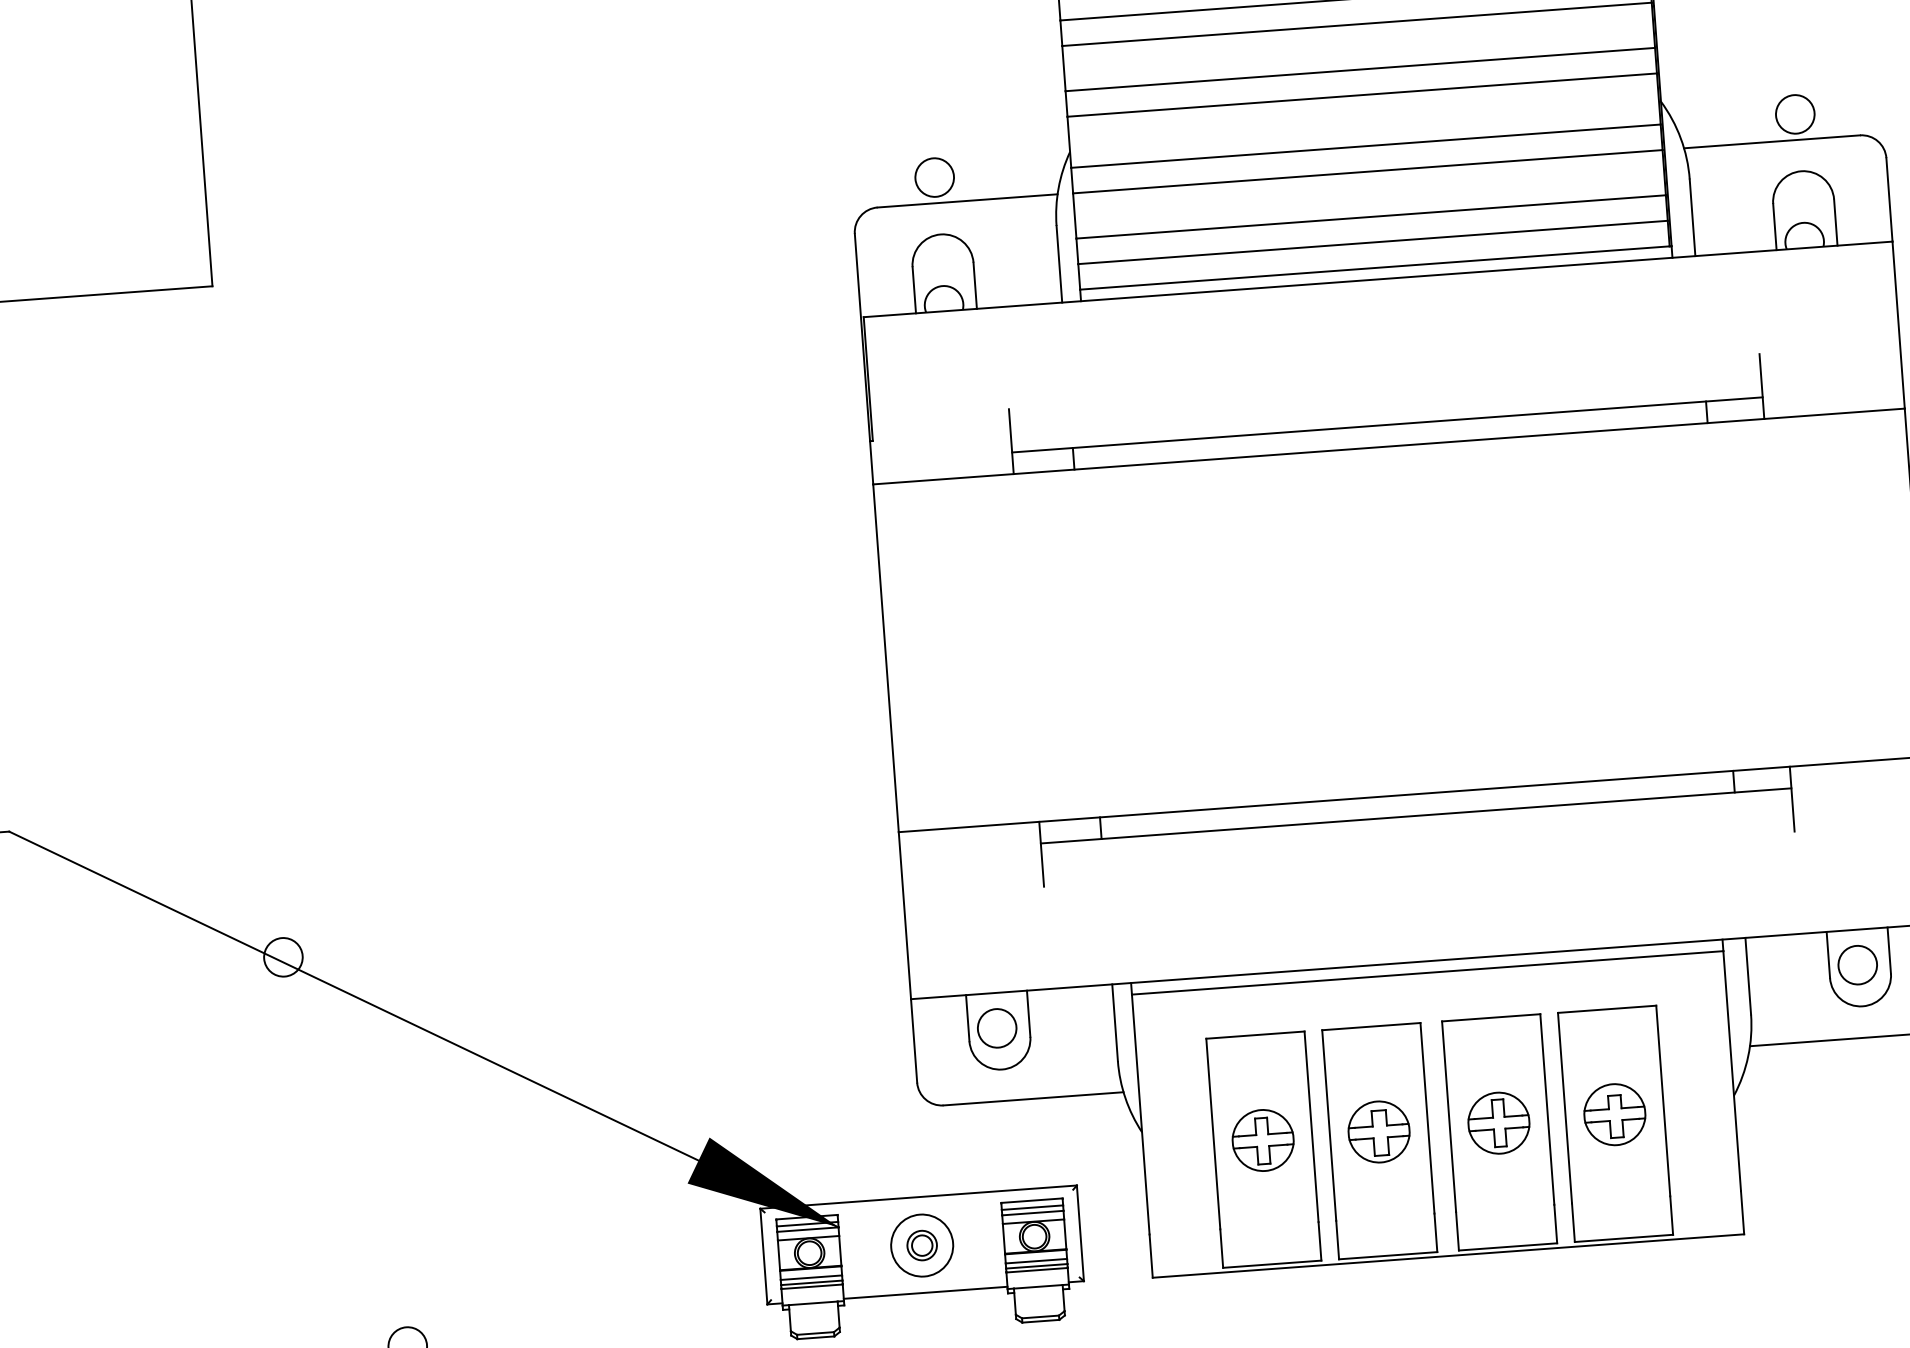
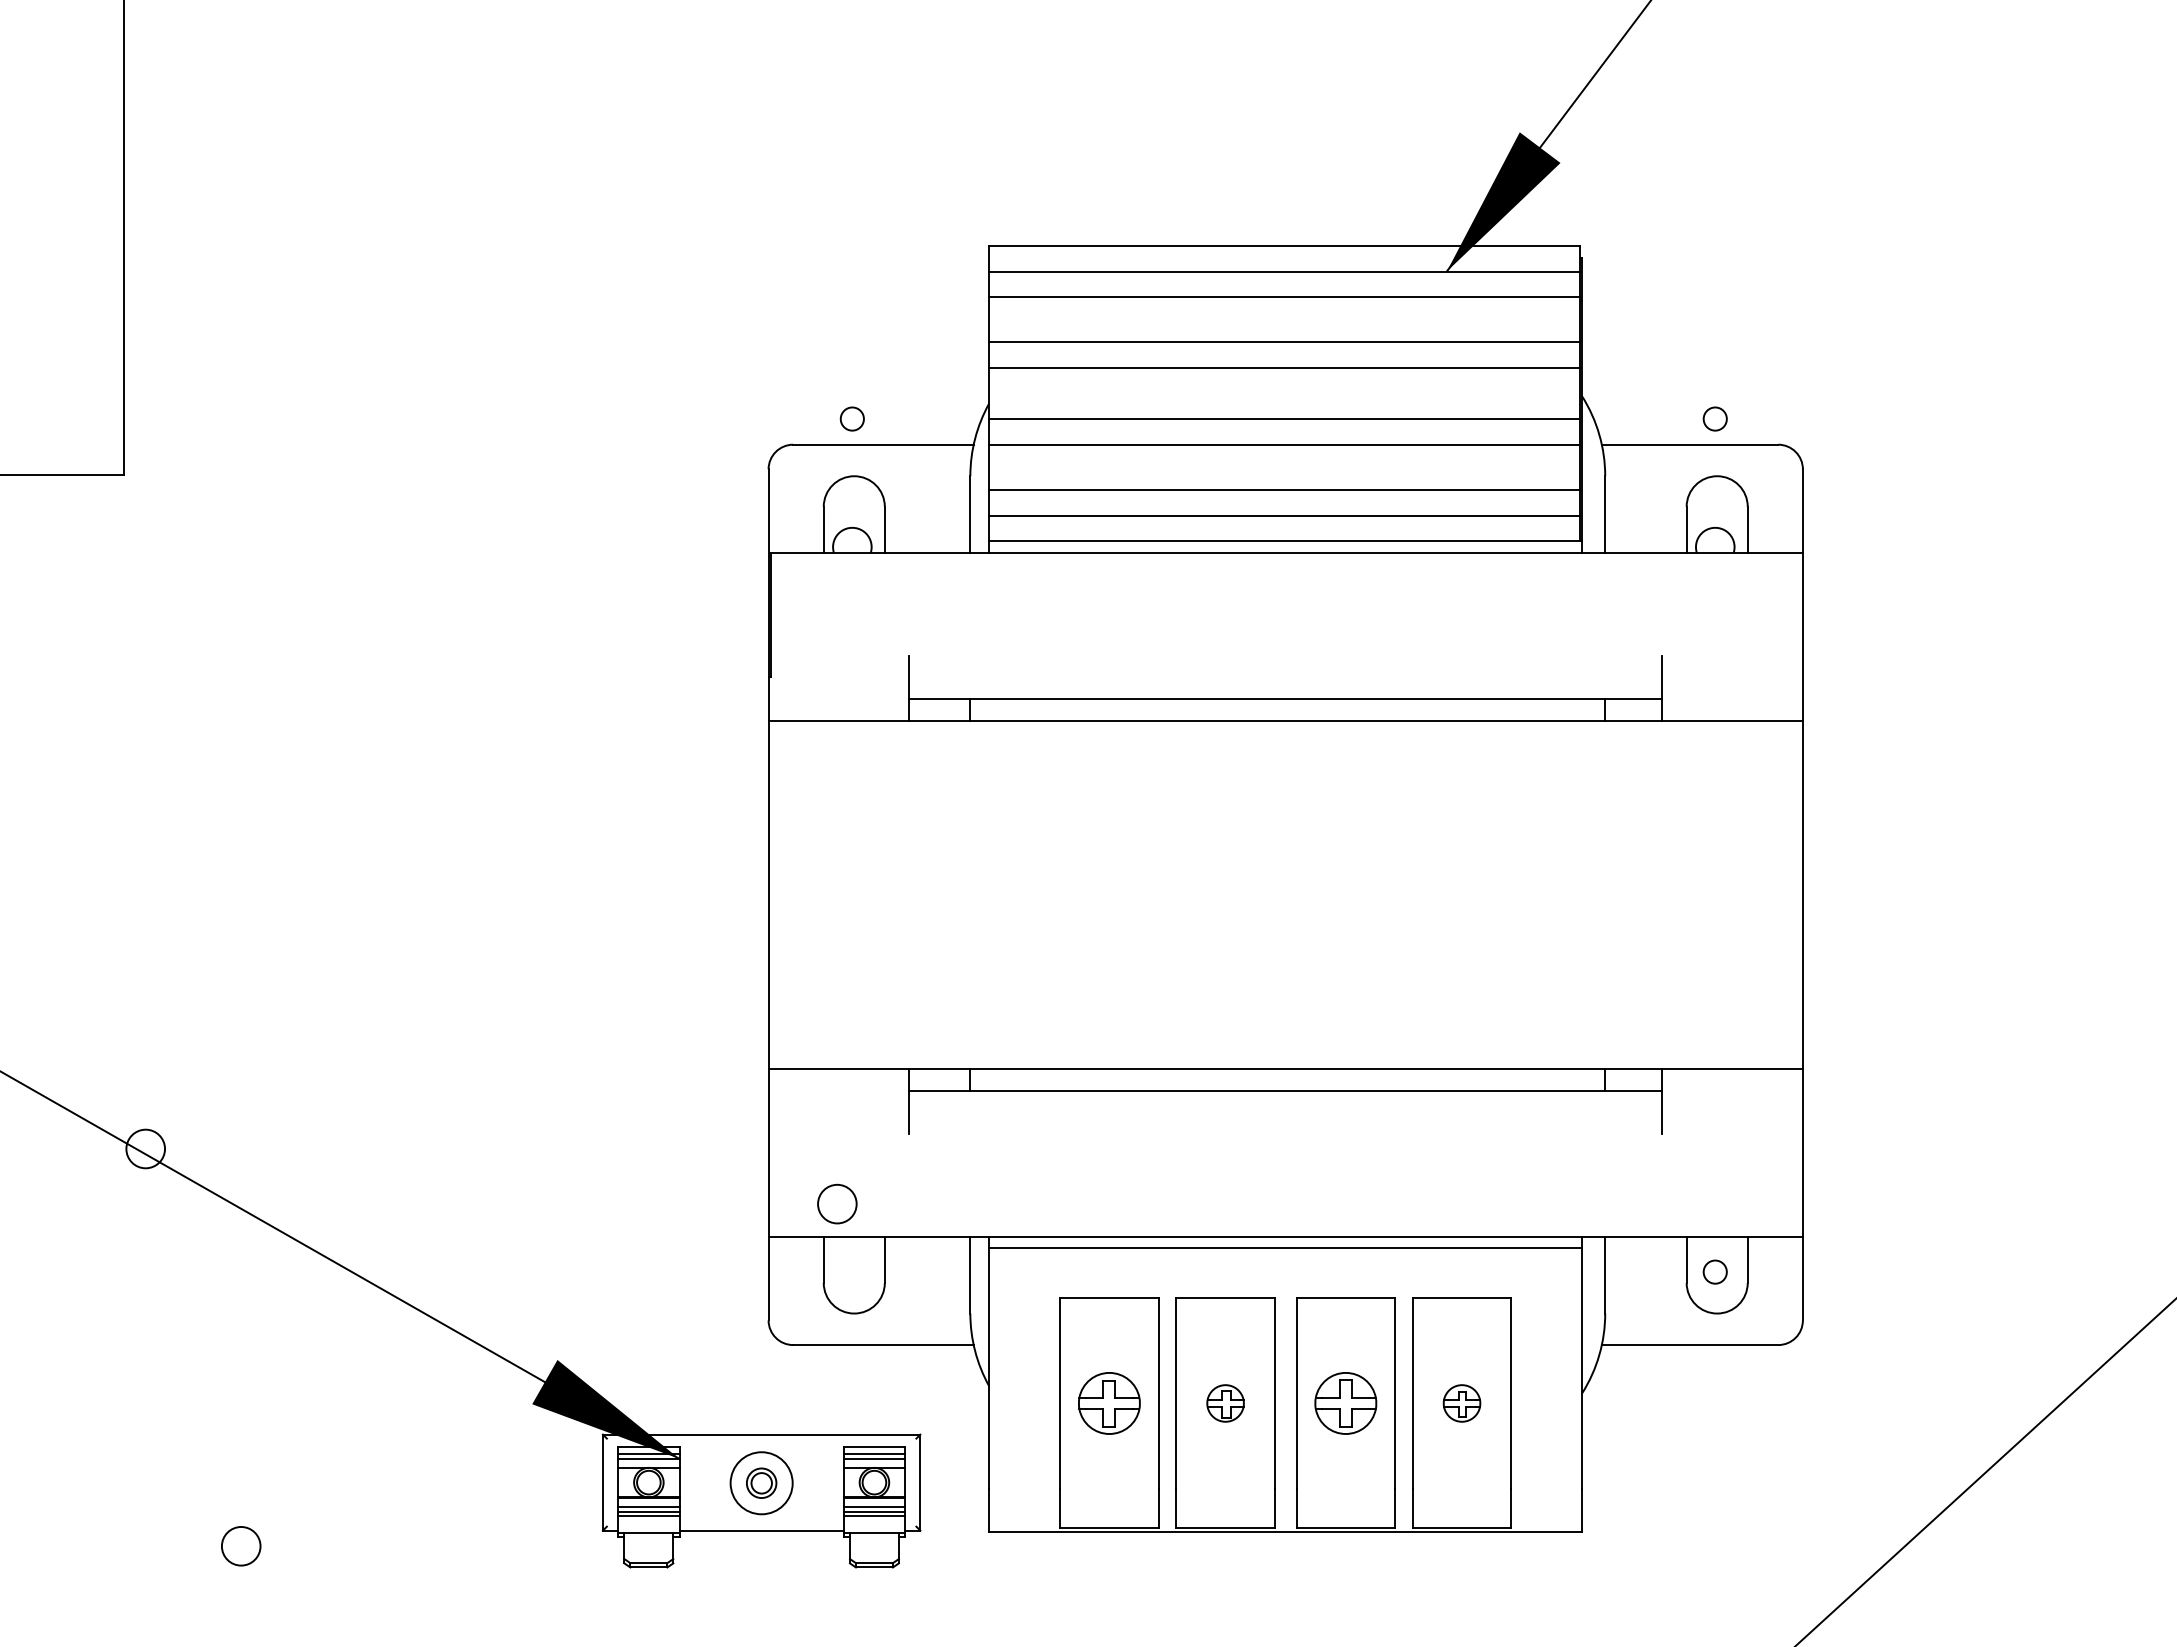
circle: (1794, 113) -> (1714, 418), size x0.6
circle: (934, 177) -> (852, 418), size x0.6
circle: (1856, 964) -> (1714, 1271), size x0.6
circle: (997, 1027) -> (837, 1203), moved
part: (1614, 1114) -> (1461, 1403), size x0.6
part: (1378, 1132) -> (1225, 1403), size x0.6

